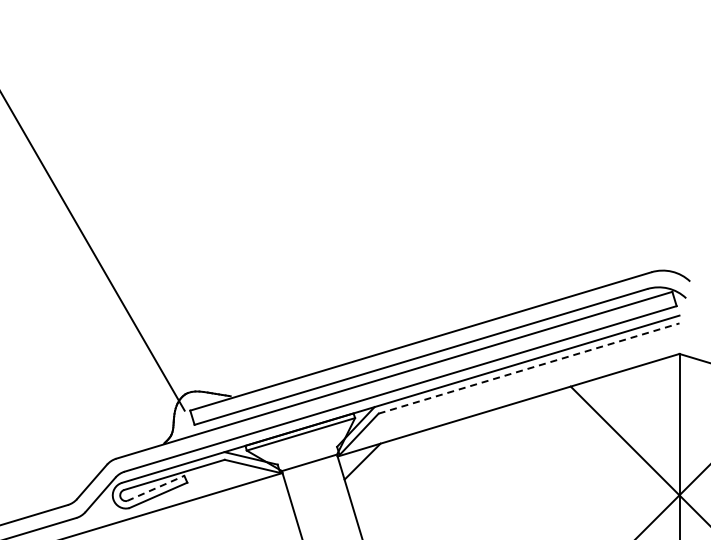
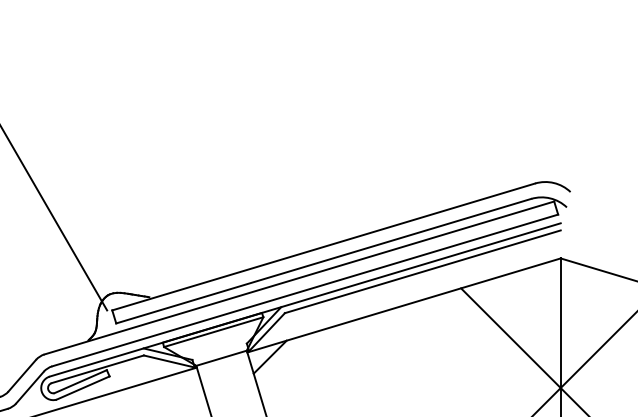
line: (529, 368) -> (423, 271), dashed -> solid
line: (156, 488) -> (81, 381), dashed -> solid

